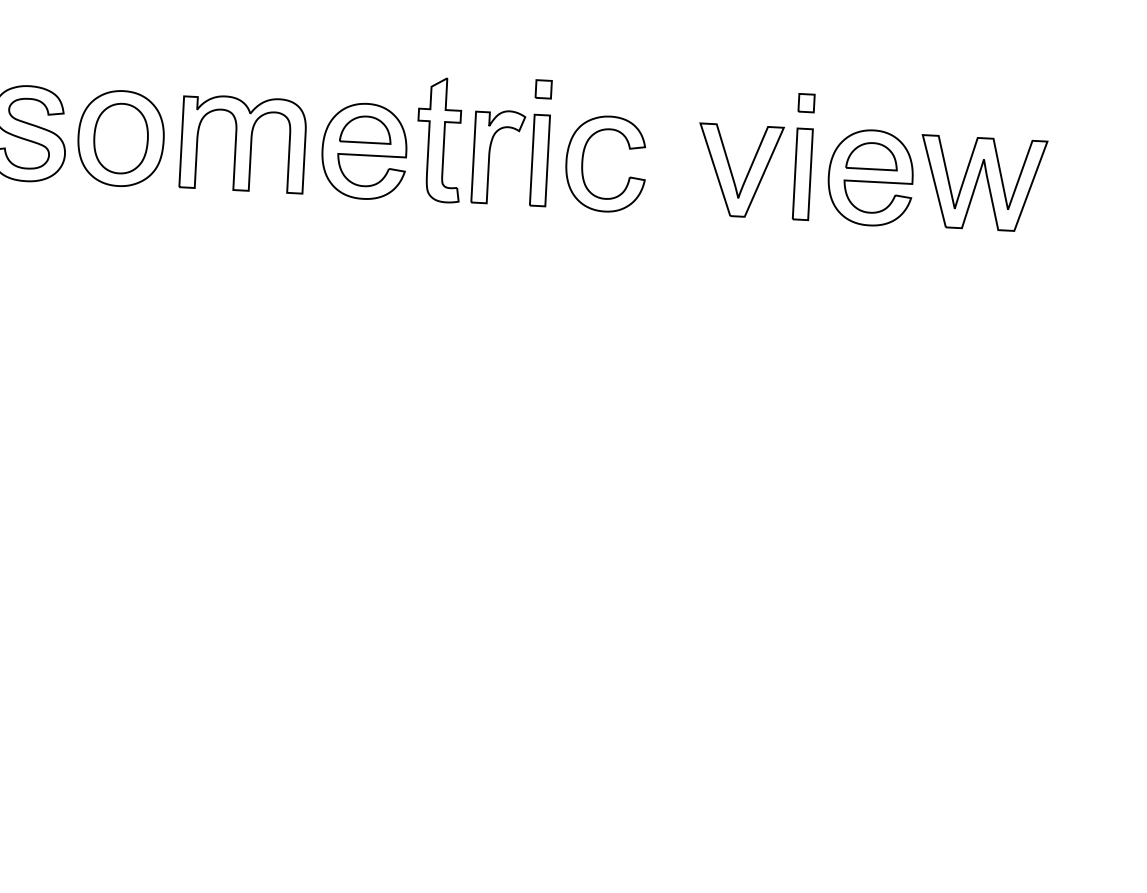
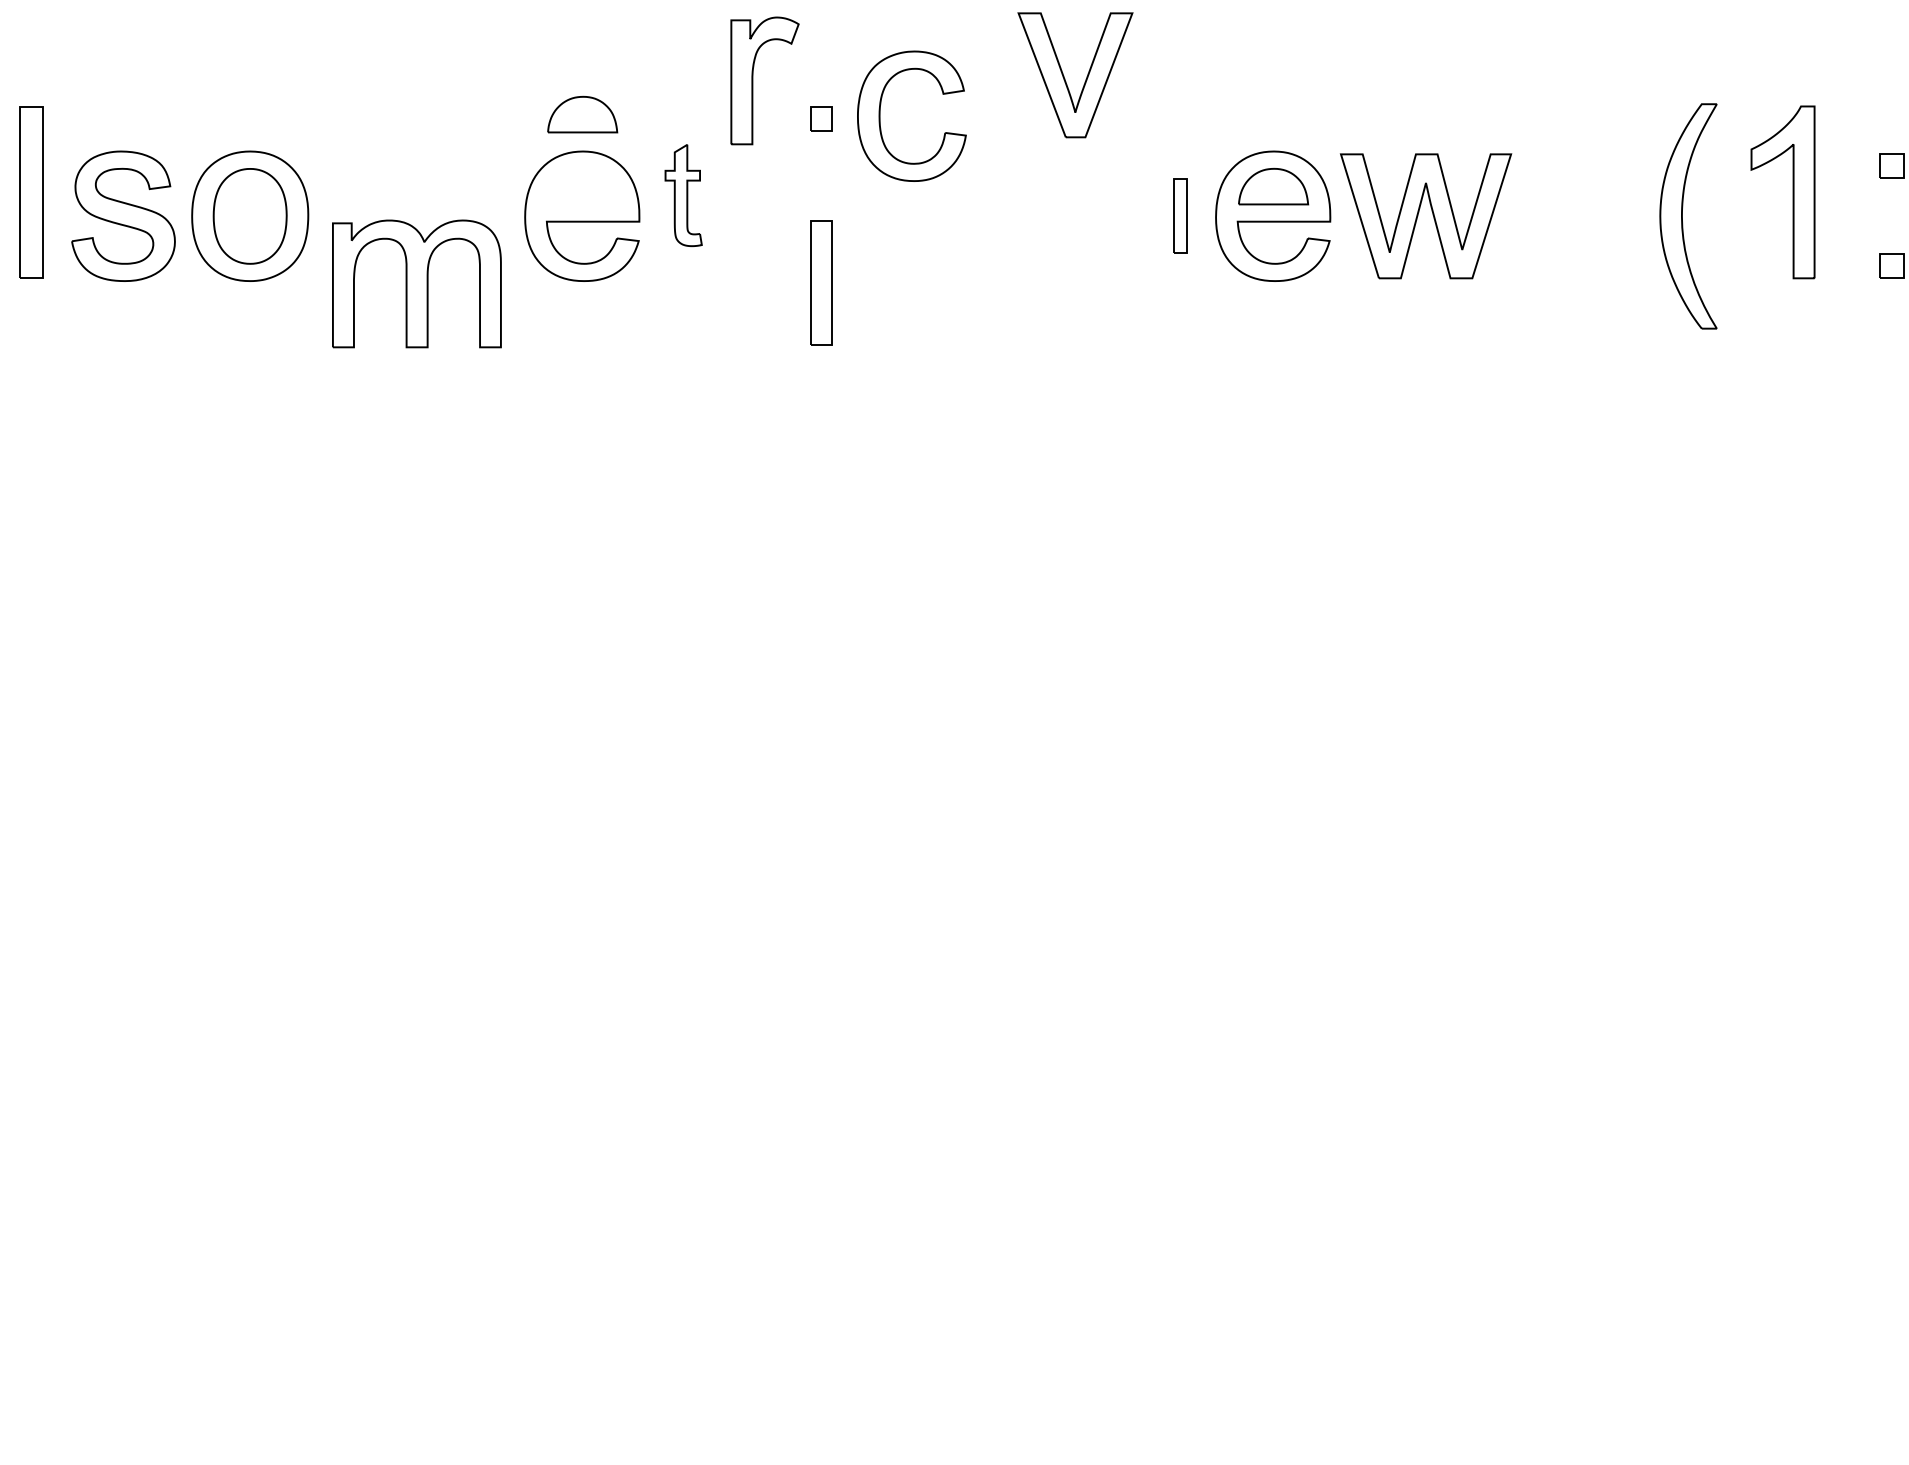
part: (806, 102) -> (1180, 118), removed
part: (365, 129) -> (582, 114), moved
part: (439, 139) -> (683, 195), size x0.6
part: (243, 143) -> (416, 283), moved
part: (489, 156) -> (753, 80), moved
part: (539, 159) -> (821, 282), moved
part: (583, 162) -> (880, 115), moved
part: (732, 172) -> (1065, 78), moved
part: (802, 173) -> (1180, 215), size x0.6

